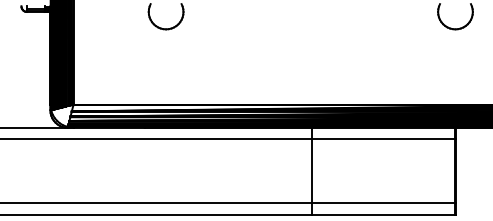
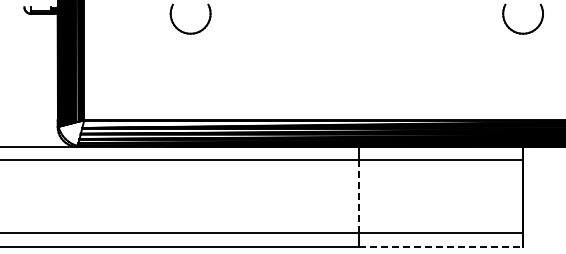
line: (312, 170) -> (358, 196), solid -> dashed
line: (384, 214) -> (441, 246), solid -> dashed

